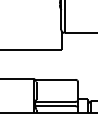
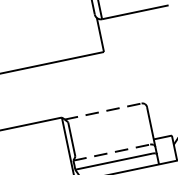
line: (55, 79) -> (103, 110), solid -> dashed
line: (55, 101) -> (111, 152), solid -> dashed

